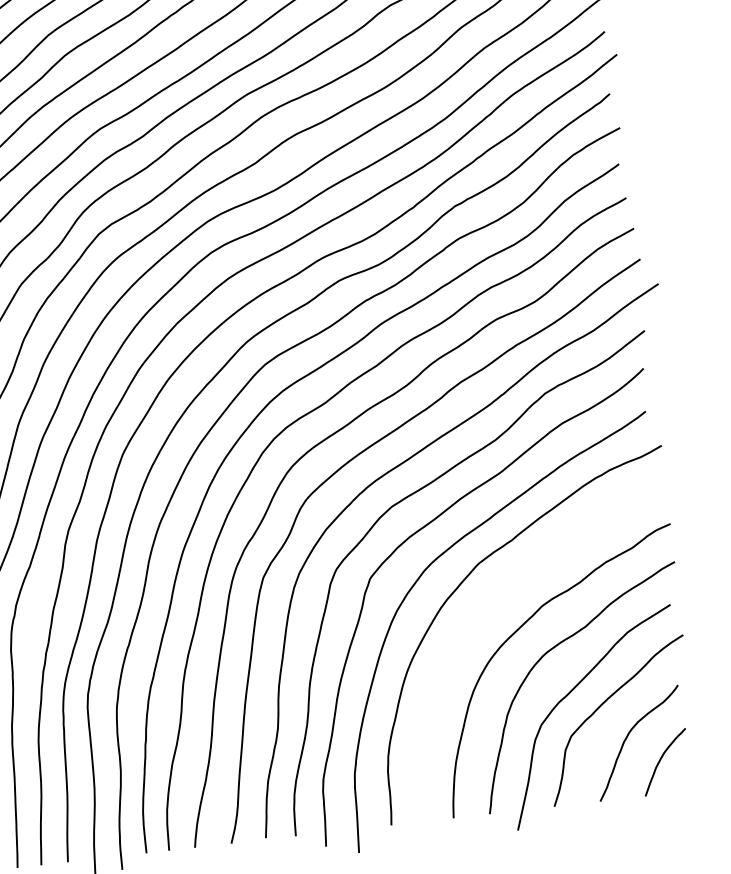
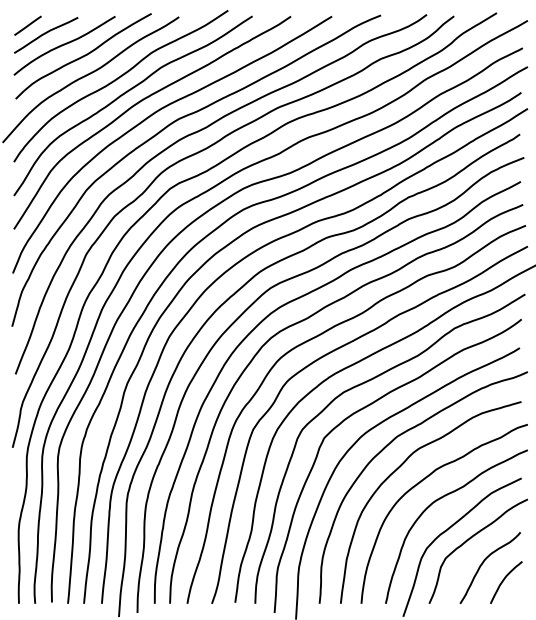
curve: (485, 612) -> (398, 469), added

